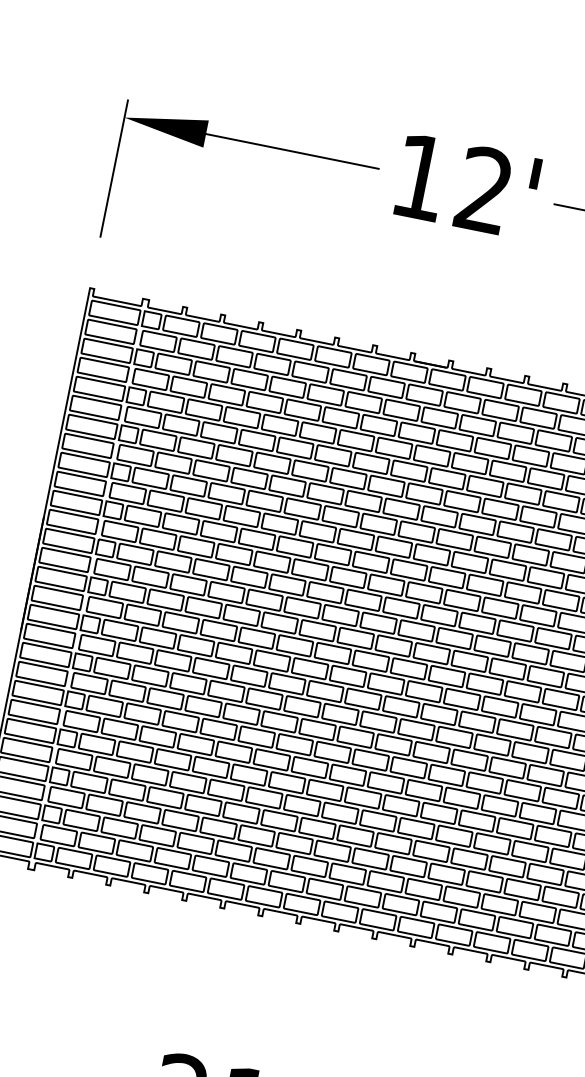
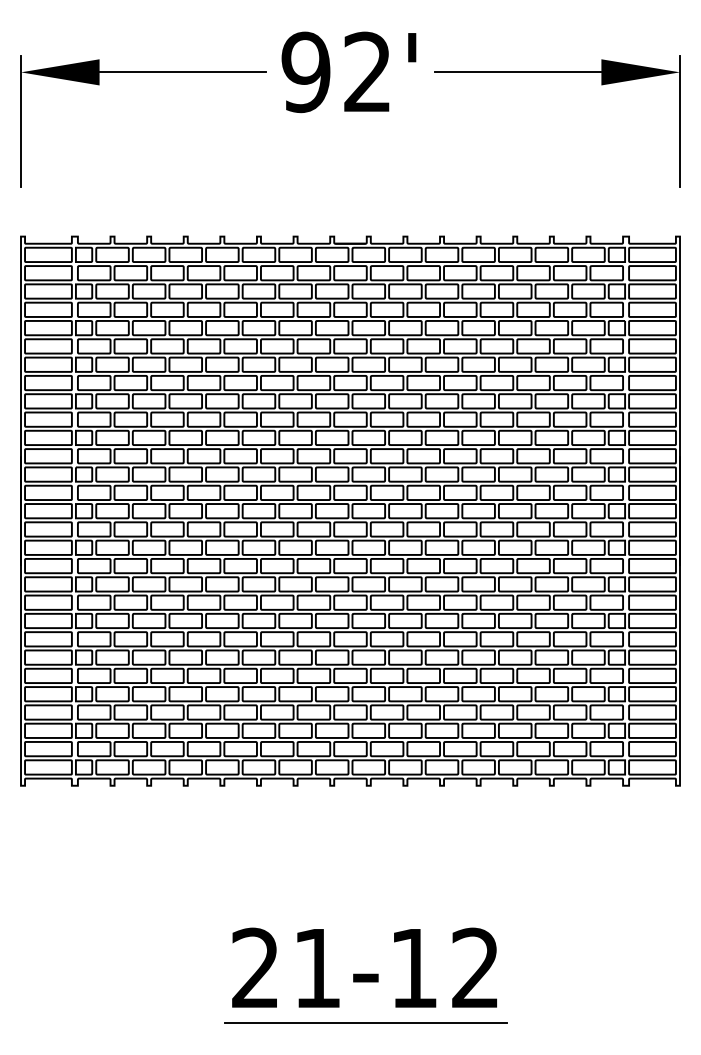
text: (419, 177) -> (305, 72), 12' -> 92'

